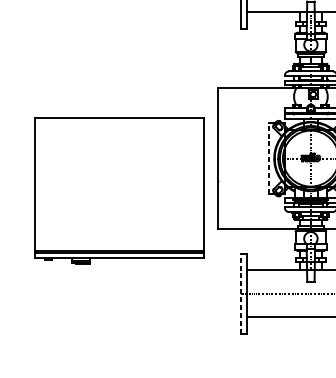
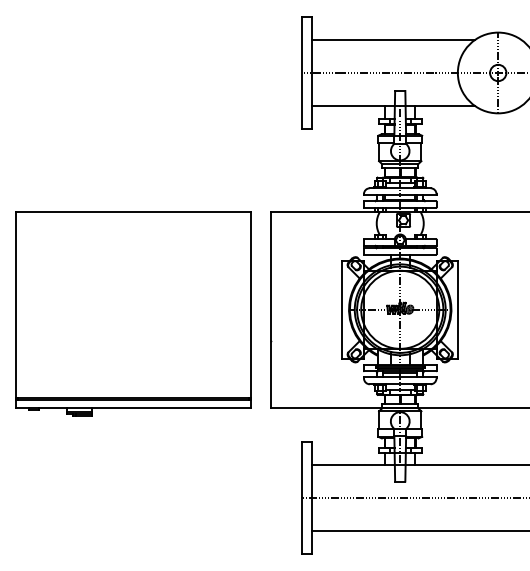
line: (269, 158) -> (342, 309), dashed -> solid
part: (119, 190) -> (133, 313), moved
line: (240, 294) -> (302, 498), dashed -> solid

